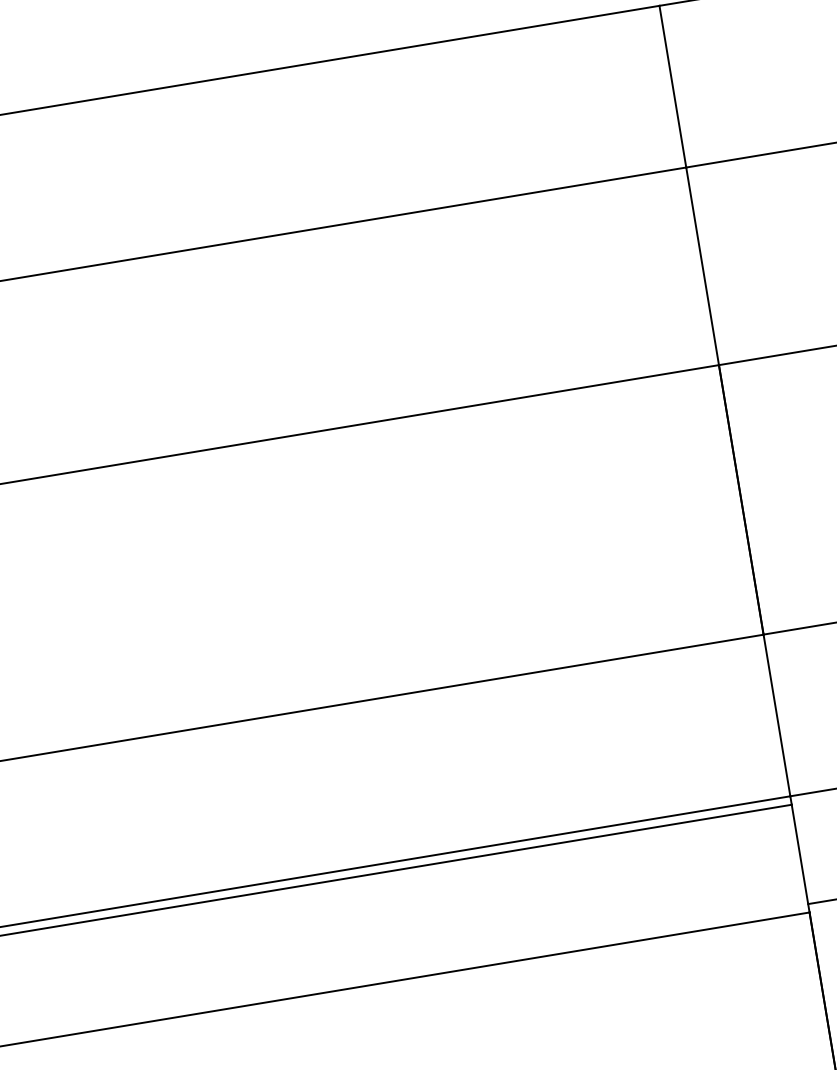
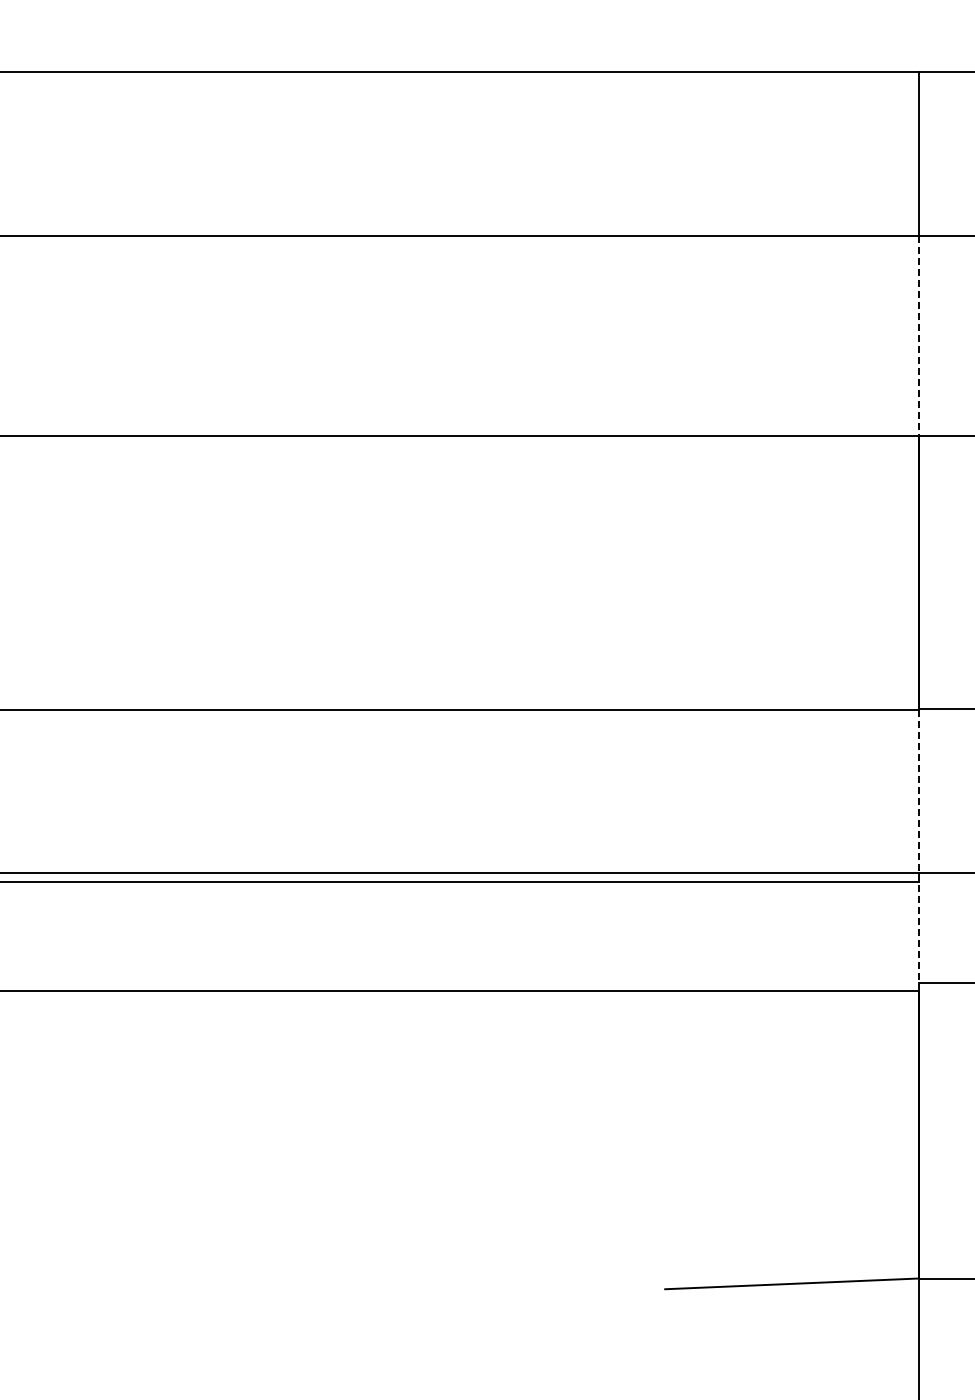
line: (703, 266) -> (919, 336), solid -> dashed
line: (777, 715) -> (919, 791), solid -> dashed
line: (801, 858) -> (919, 936), solid -> dashed

